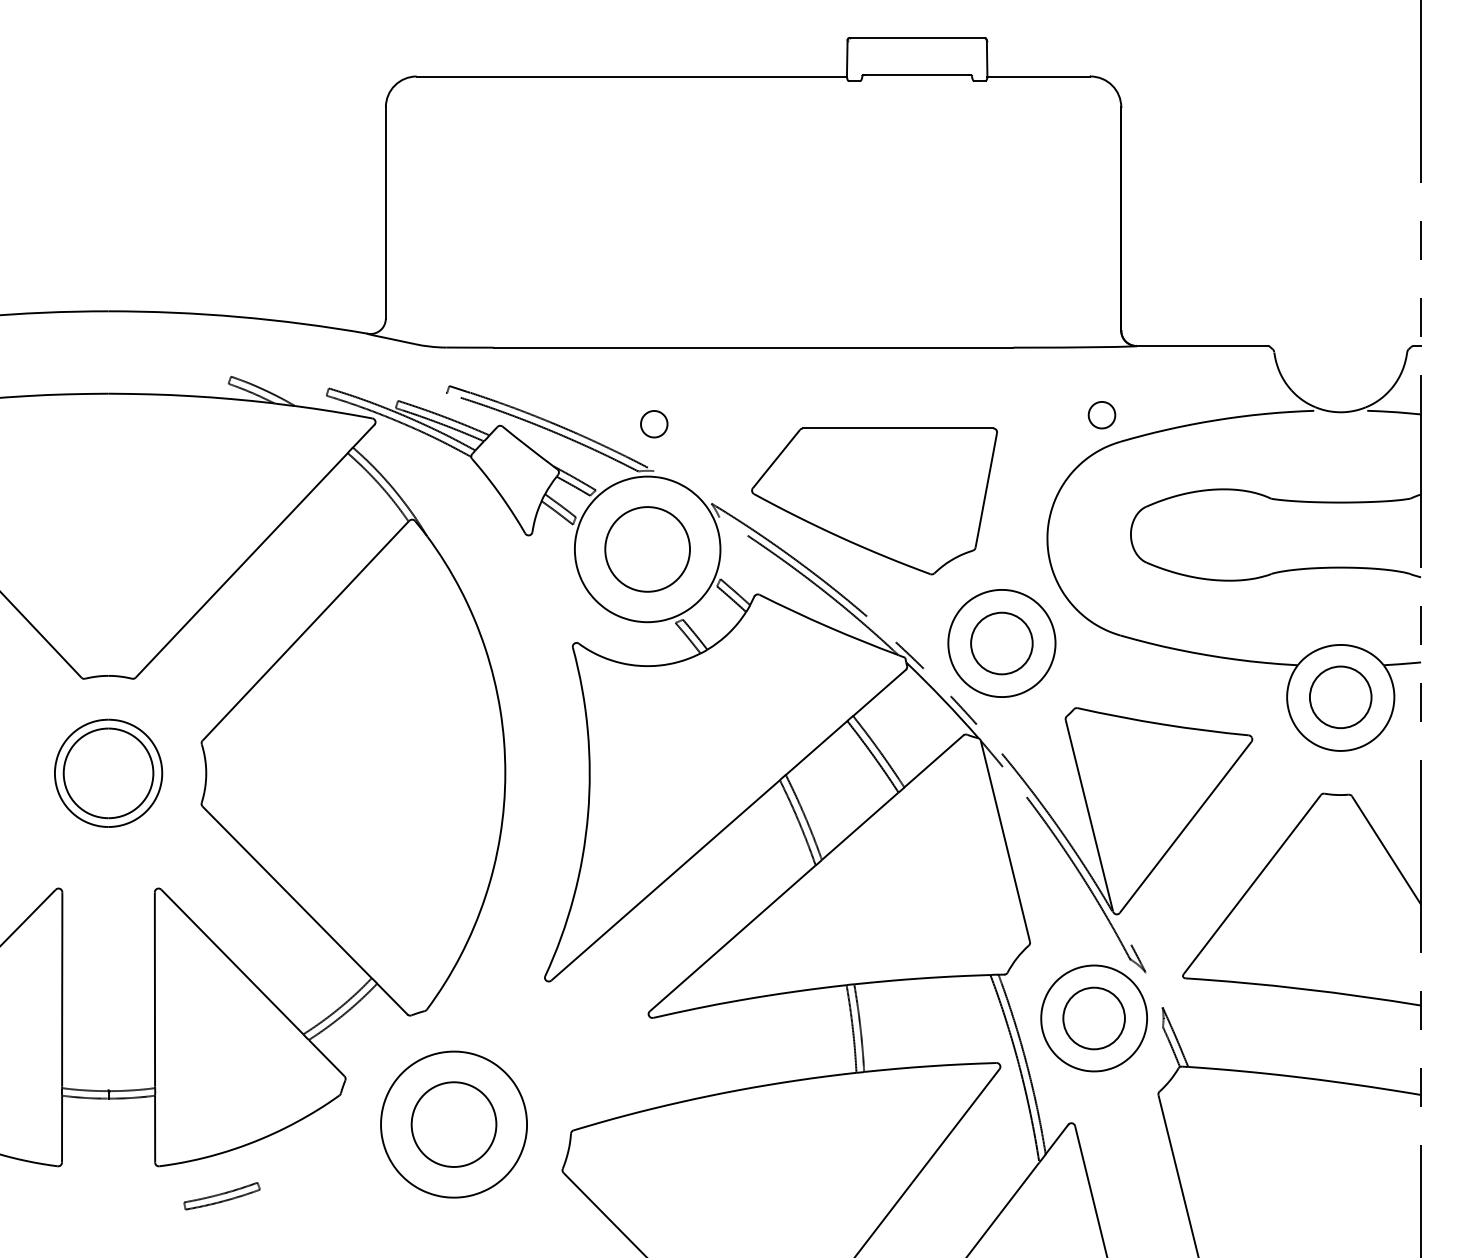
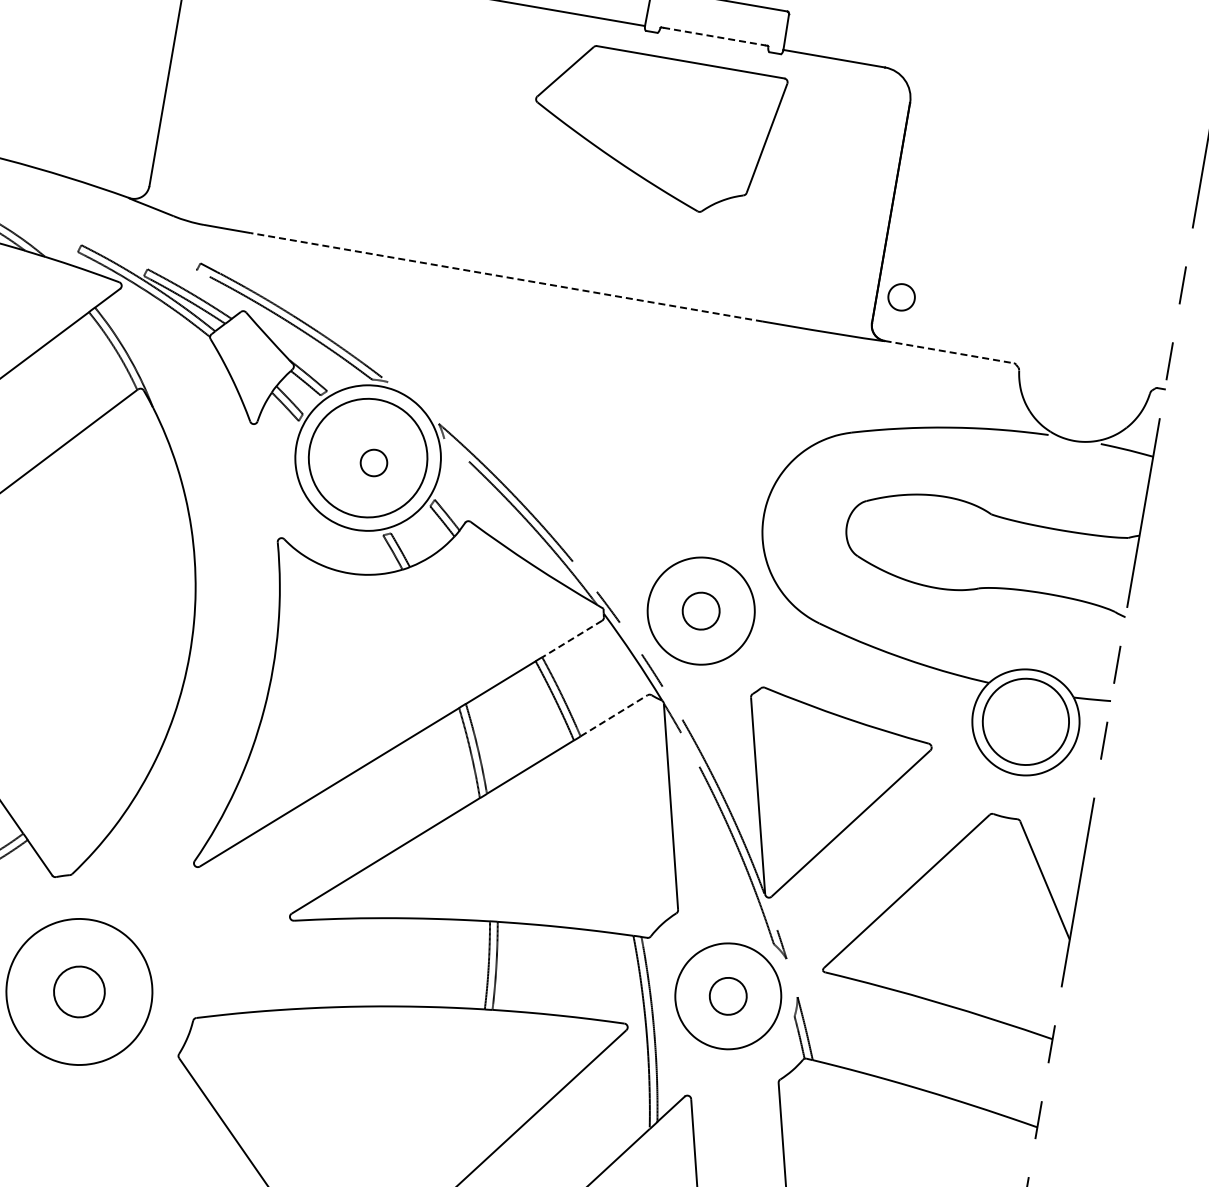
line: (917, 75) -> (714, 37), solid -> dashed
line: (1202, 346) -> (949, 352), solid -> dashed
line: (753, 347) -> (506, 277), solid -> dashed
part: (1101, 415) -> (901, 297), moved
part: (654, 424) -> (374, 463), moved
part: (874, 501) -> (654, 130), moved
circle: (647, 549) -> (367, 458), size x1.4
circle: (1001, 643) -> (700, 611), size x0.6
line: (879, 693) -> (572, 639), solid -> dashed
circle: (1340, 697) -> (1025, 721), size x1.4
line: (934, 761) -> (614, 715), solid -> dashed
circle: (1093, 1018) -> (727, 996), size x0.6
circle: (453, 1124) -> (78, 991), size x0.6

